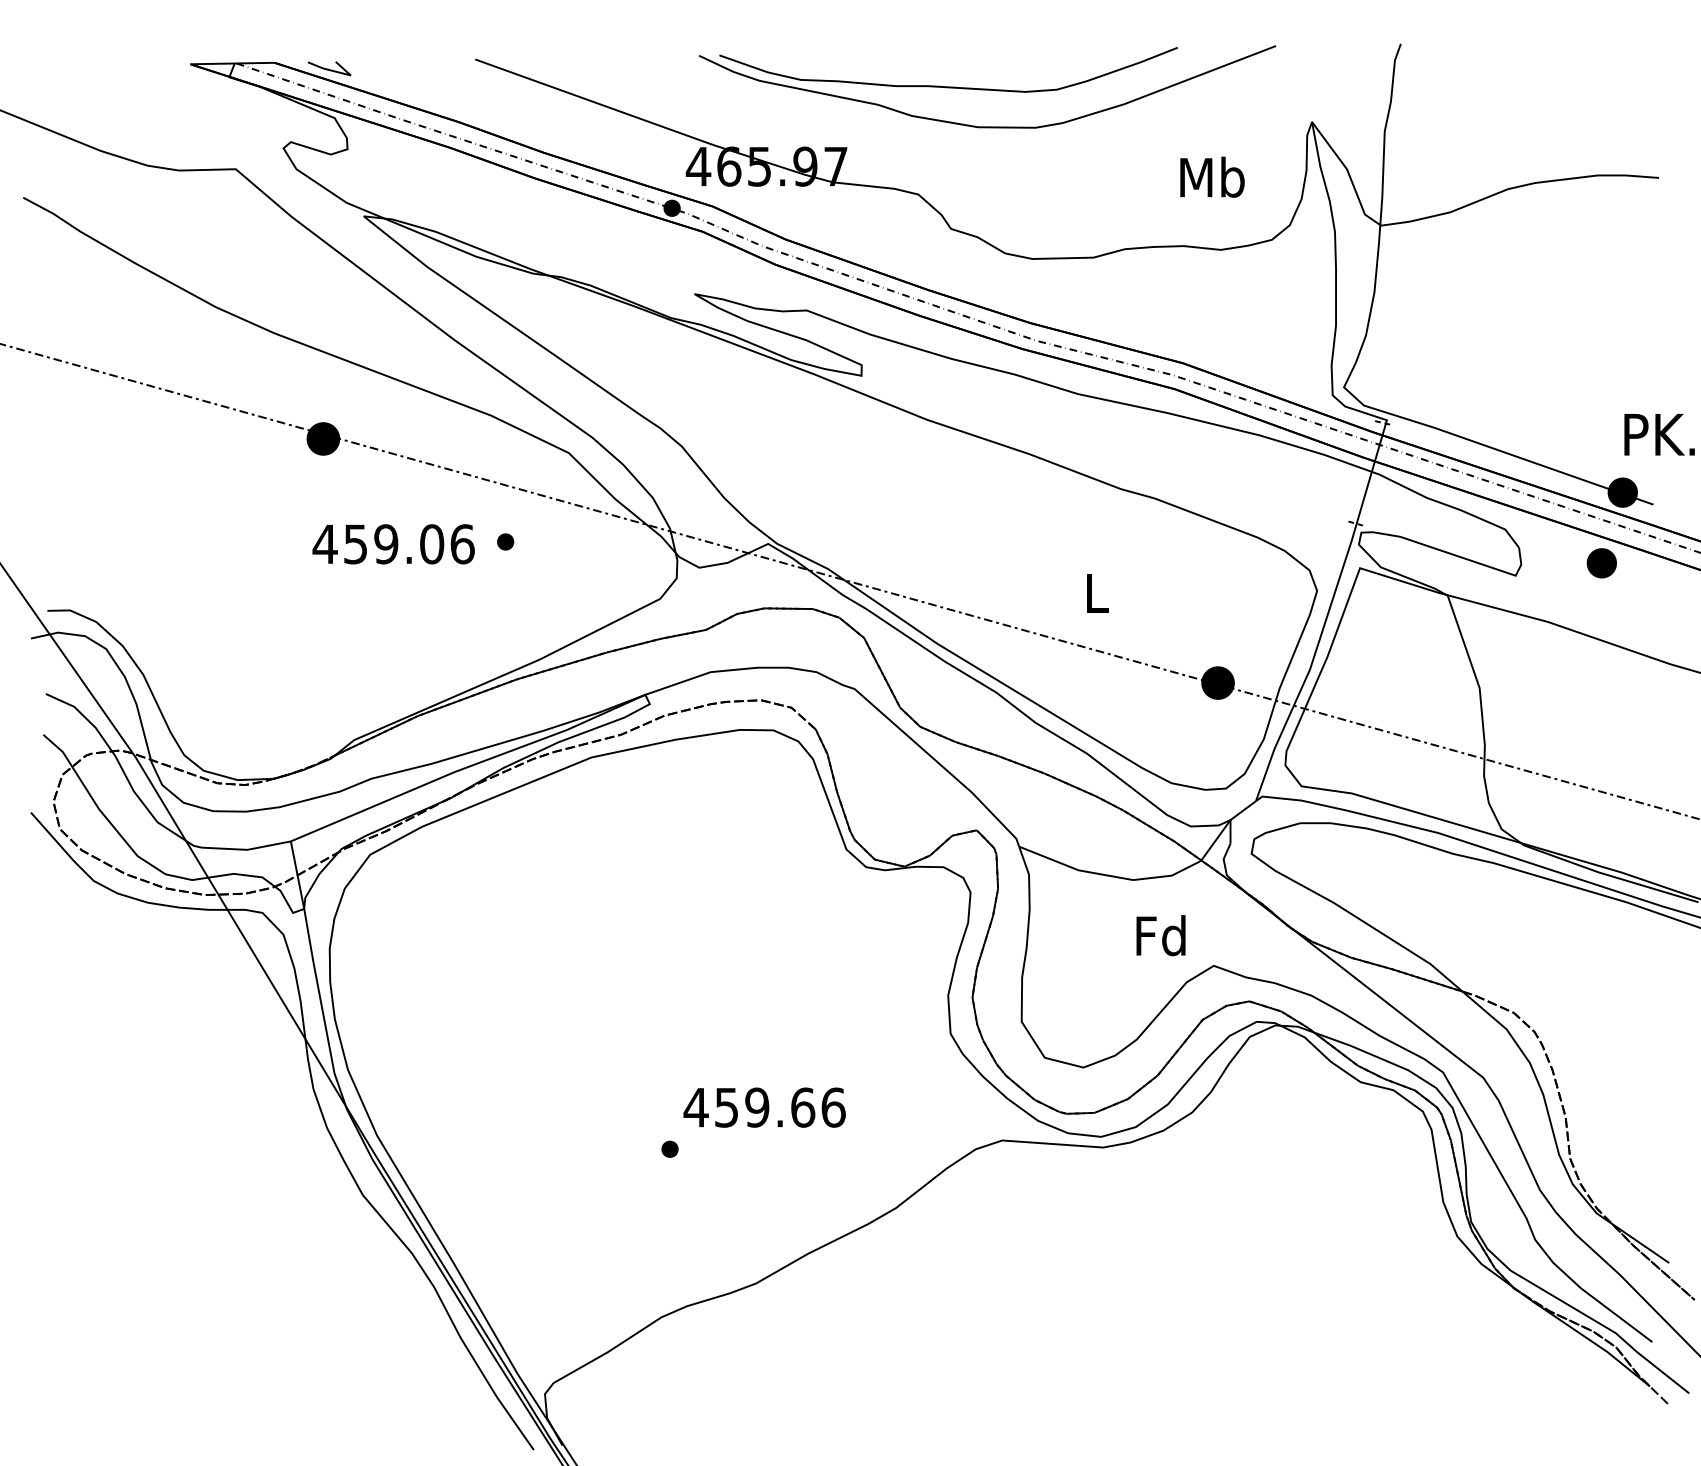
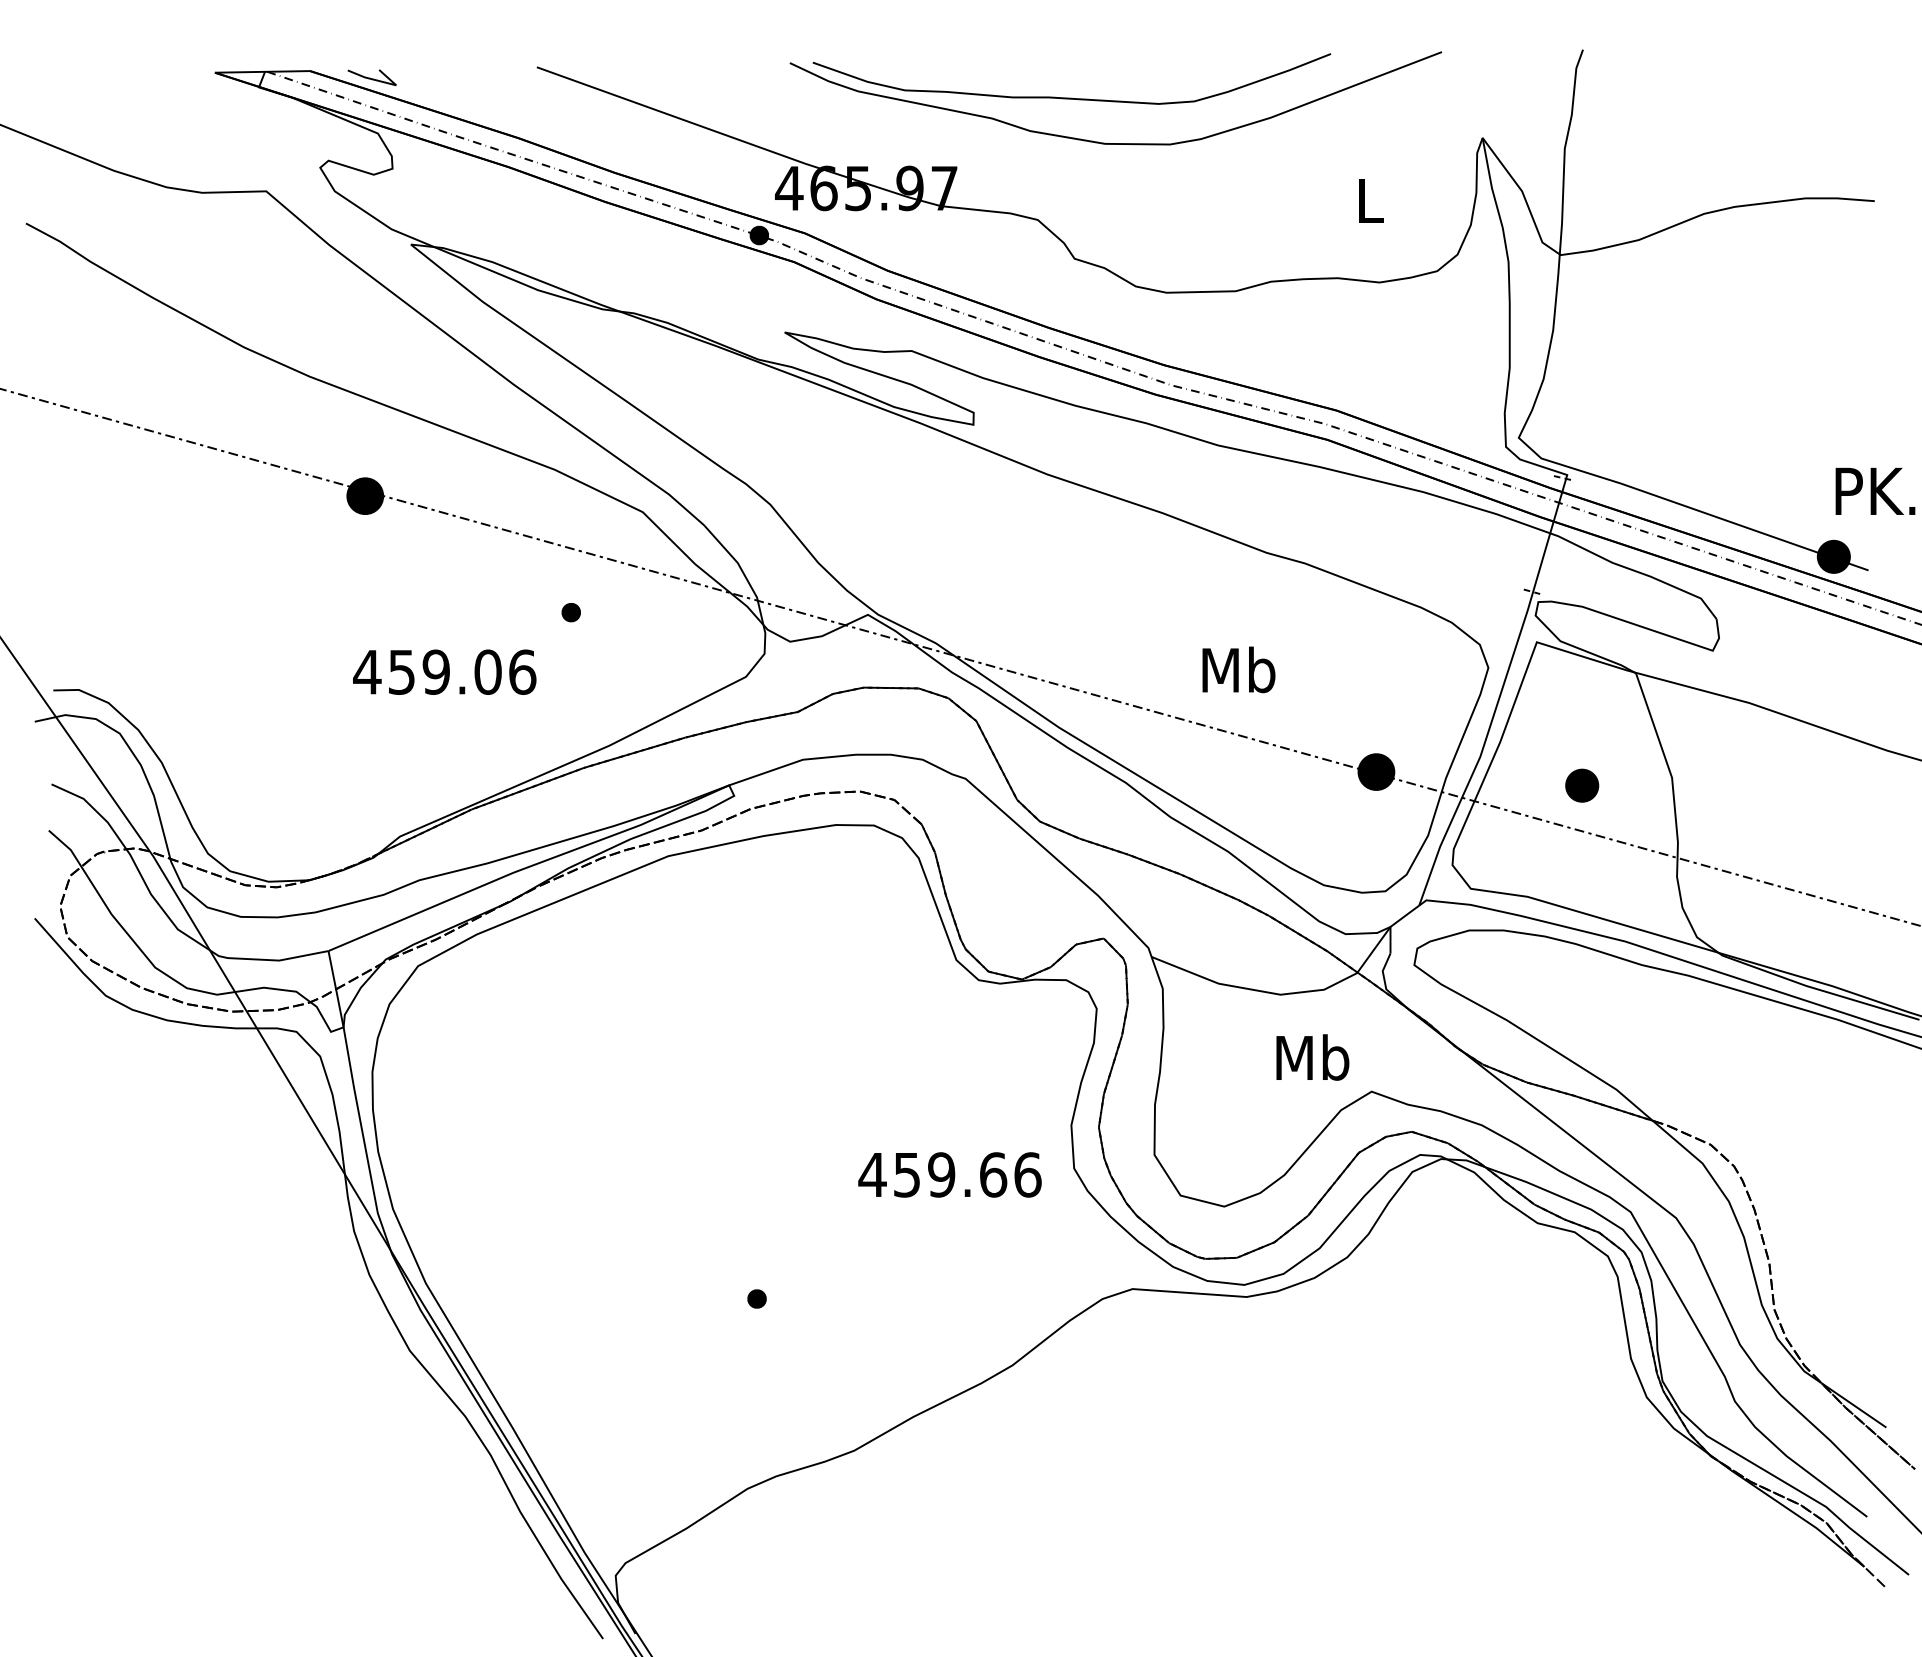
text: (1211, 177) -> (1369, 200), Mb -> L
text: (393, 543) -> (444, 671), moved
part: (1602, 563) -> (1582, 785), moved
text: (1096, 592) -> (1238, 669), L -> Mb
text: (1161, 935) -> (1312, 1057), Fd -> Mb
text: (764, 1107) -> (949, 1174), moved

